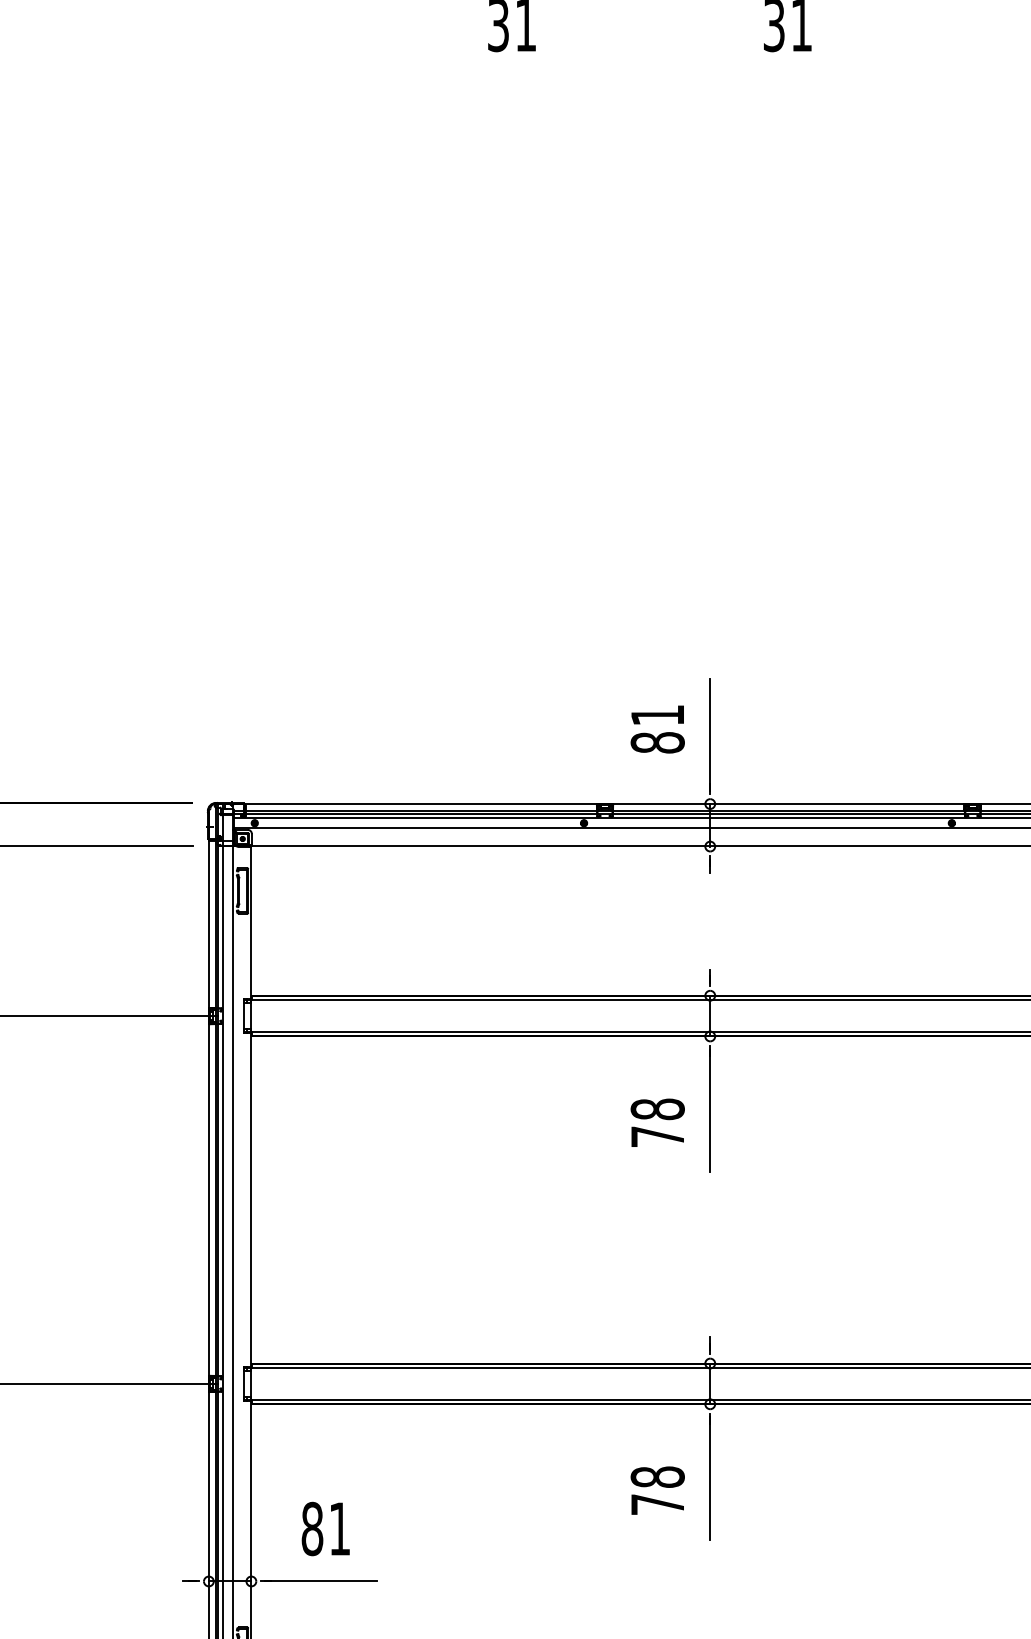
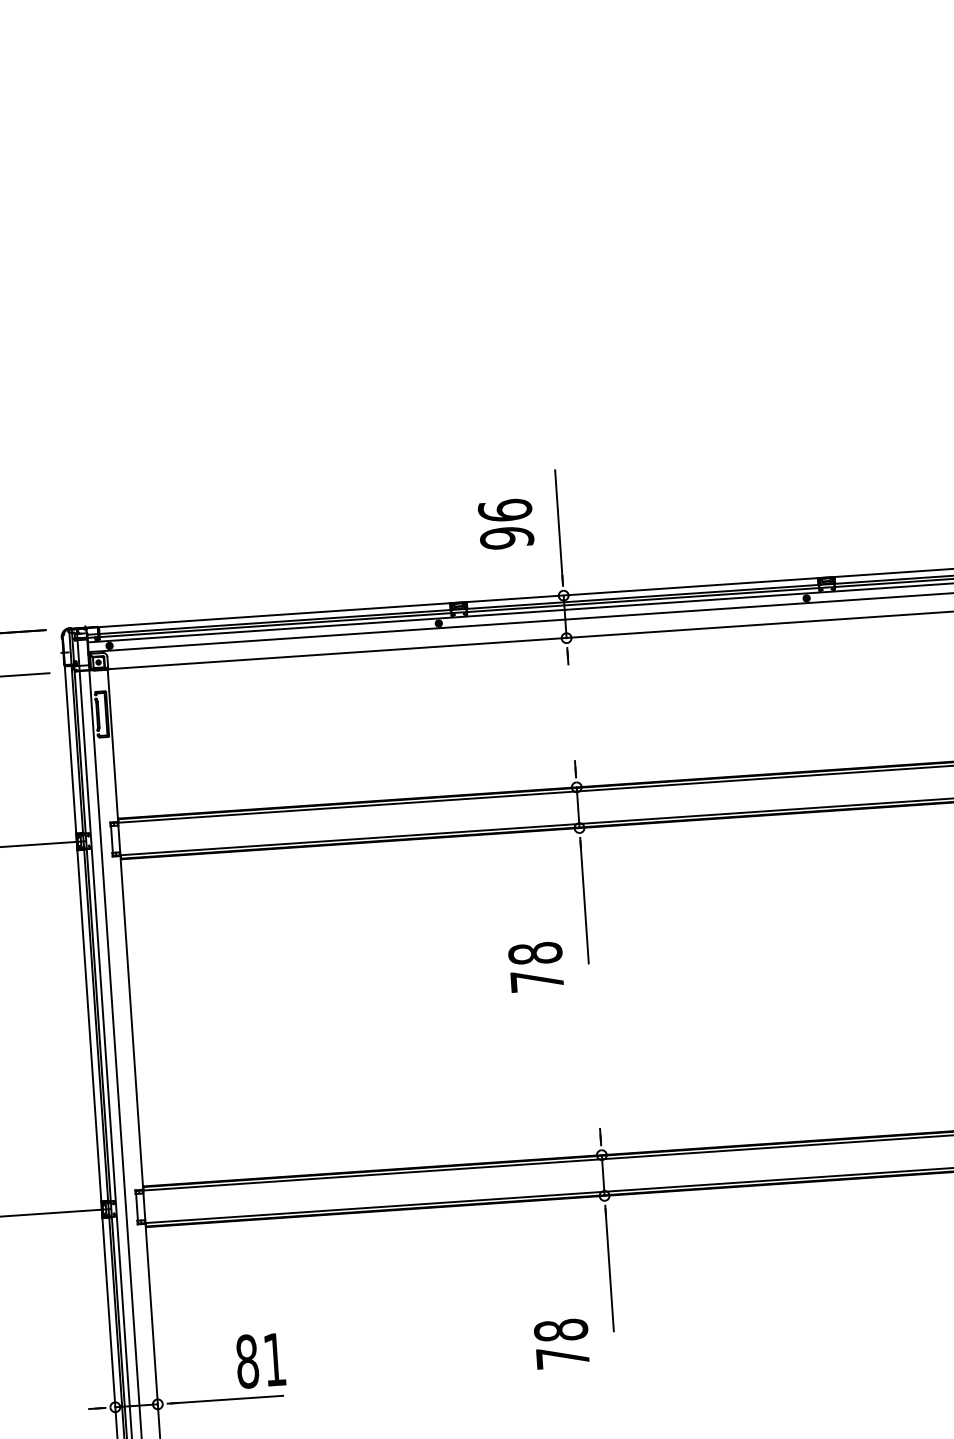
text: (657, 728) -> (505, 523), 81 -> 96
text: (657, 1122) -> (536, 966), moved
text: (657, 1490) -> (561, 1343), moved
text: (325, 1528) -> (260, 1360), moved

